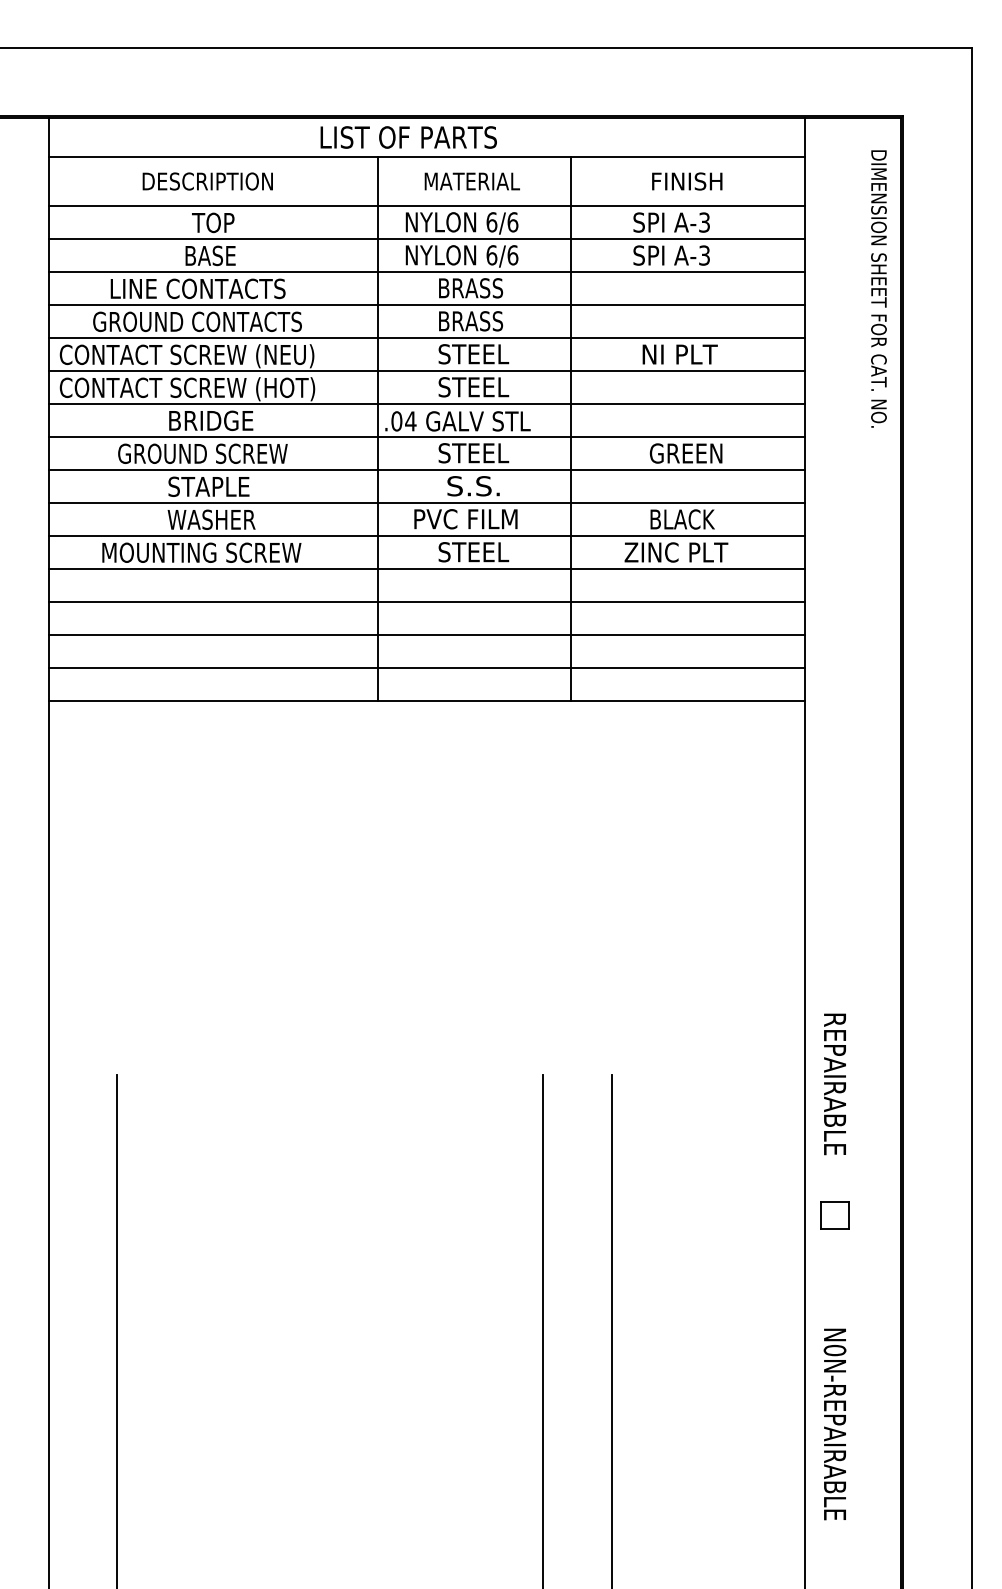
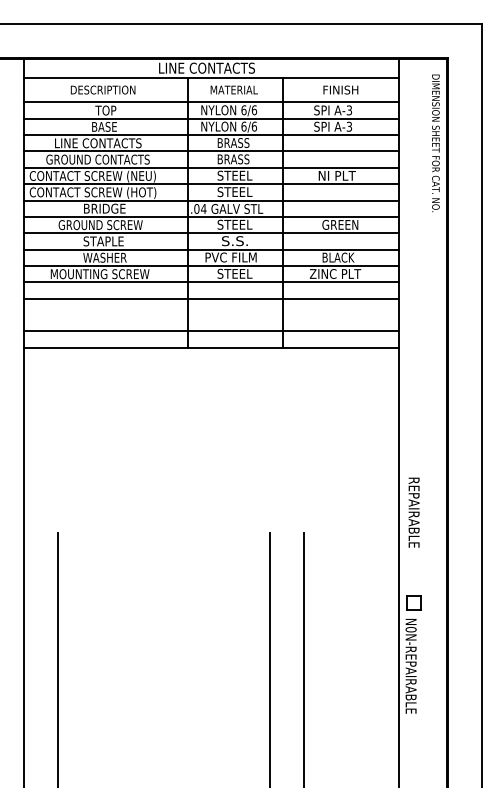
text: (426, 136) -> (211, 67), LIST OF PARTS -> LINE CONTACTS
line: (426, 636) -> (211, 315), removed
text: (833, 1083) -> (413, 512), moved
text: (833, 1424) -> (410, 666), moved

